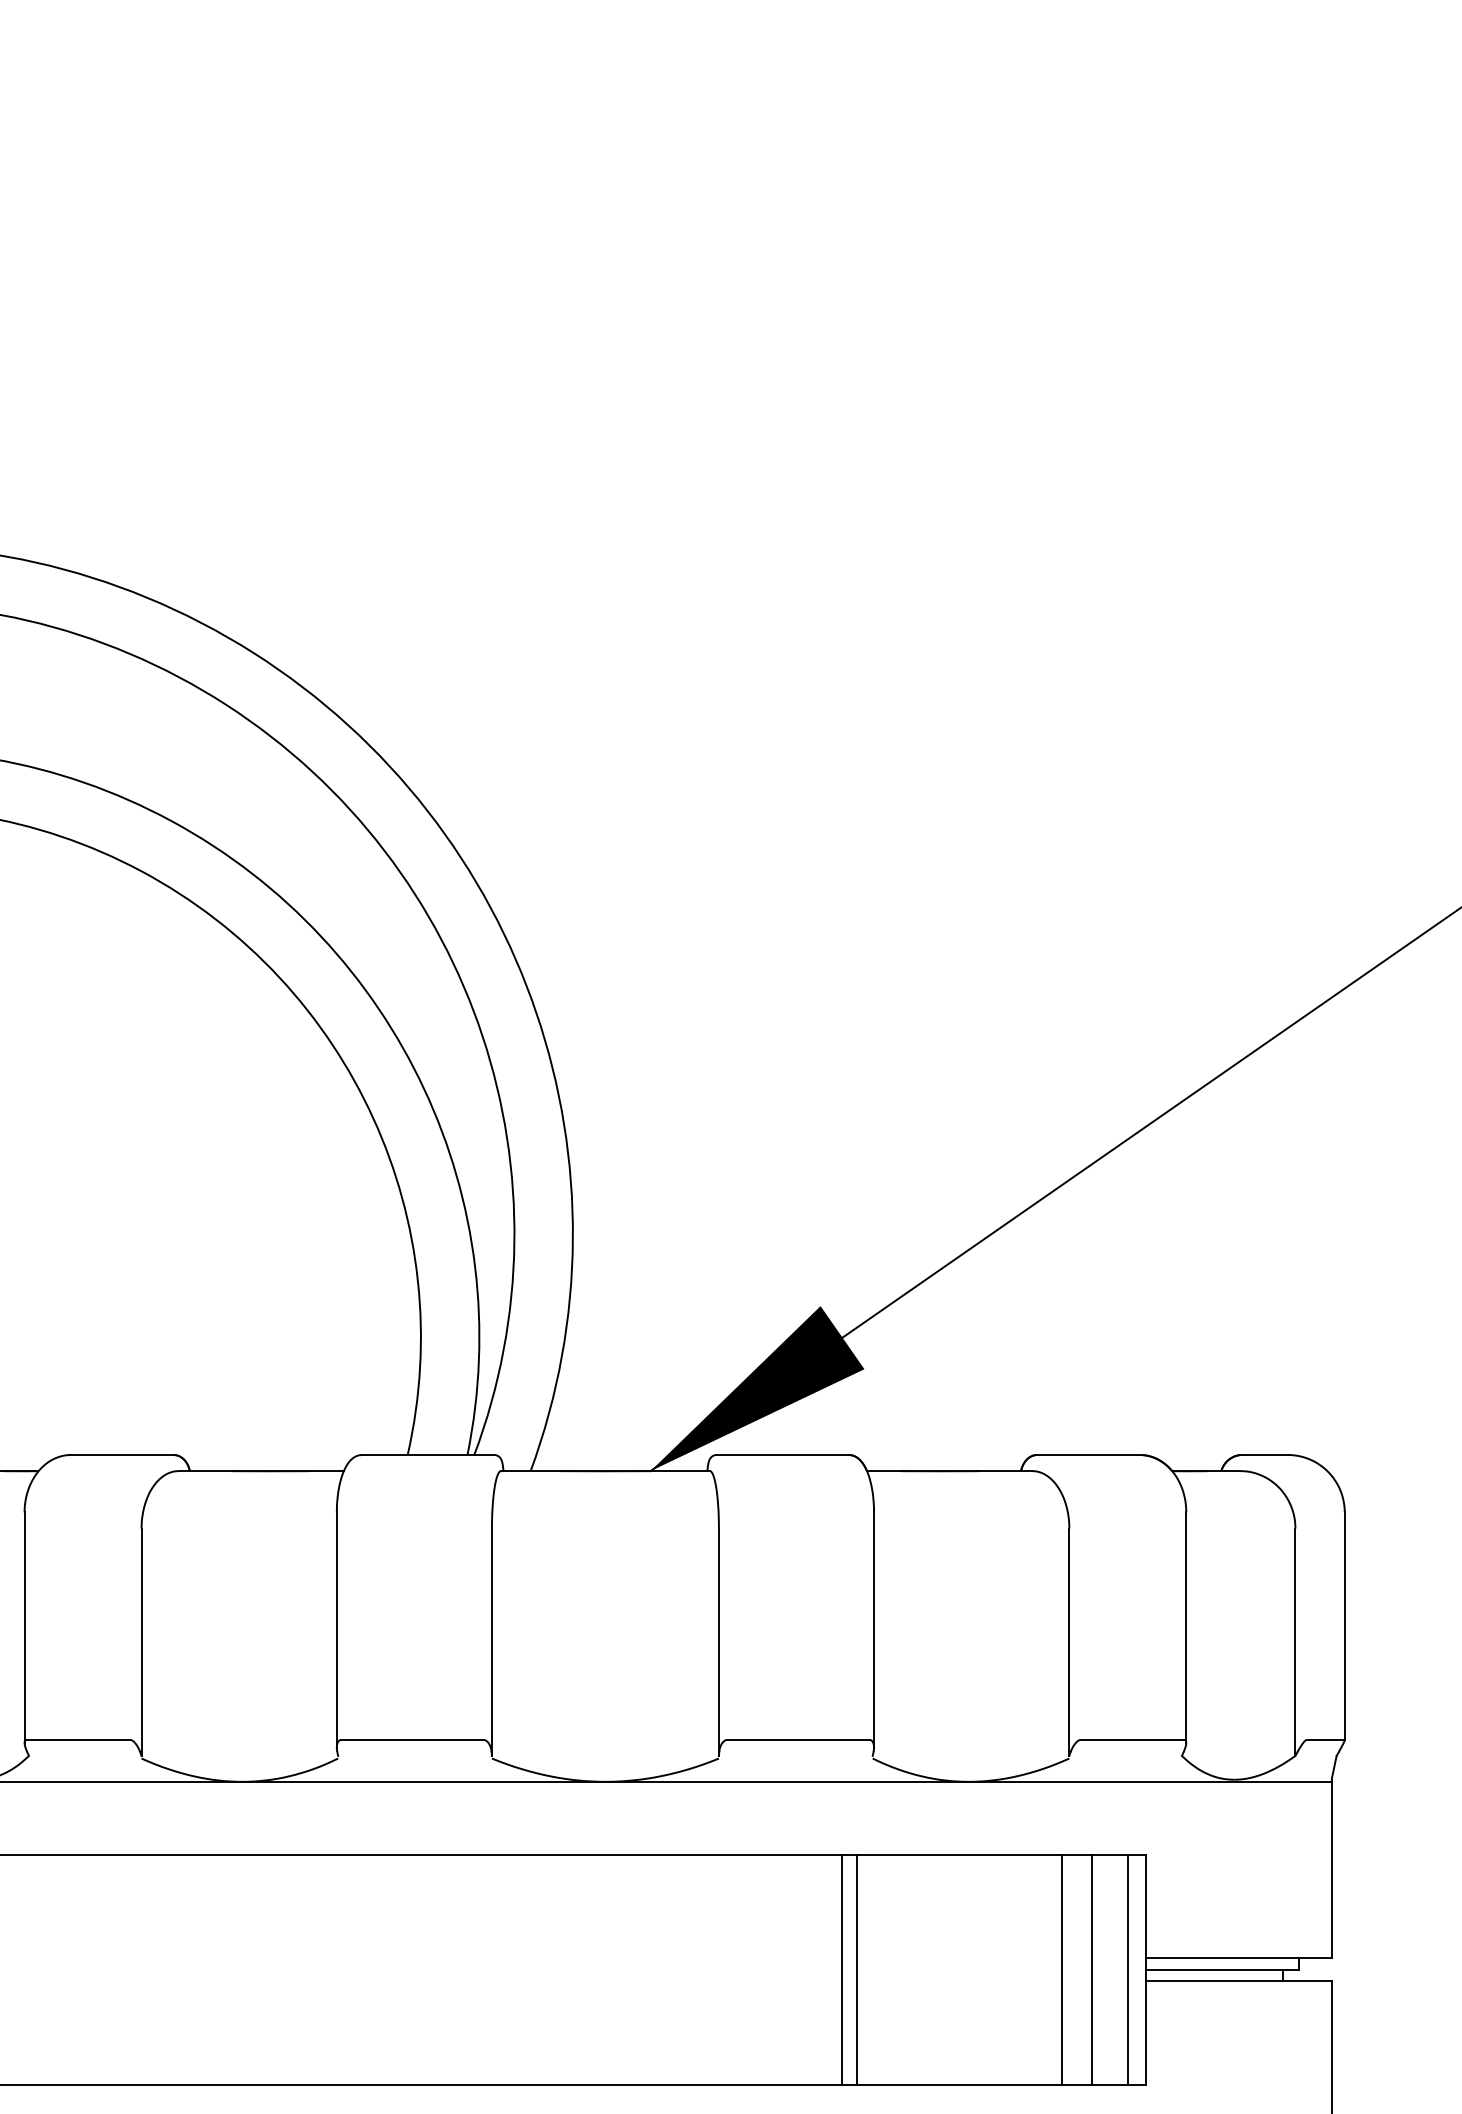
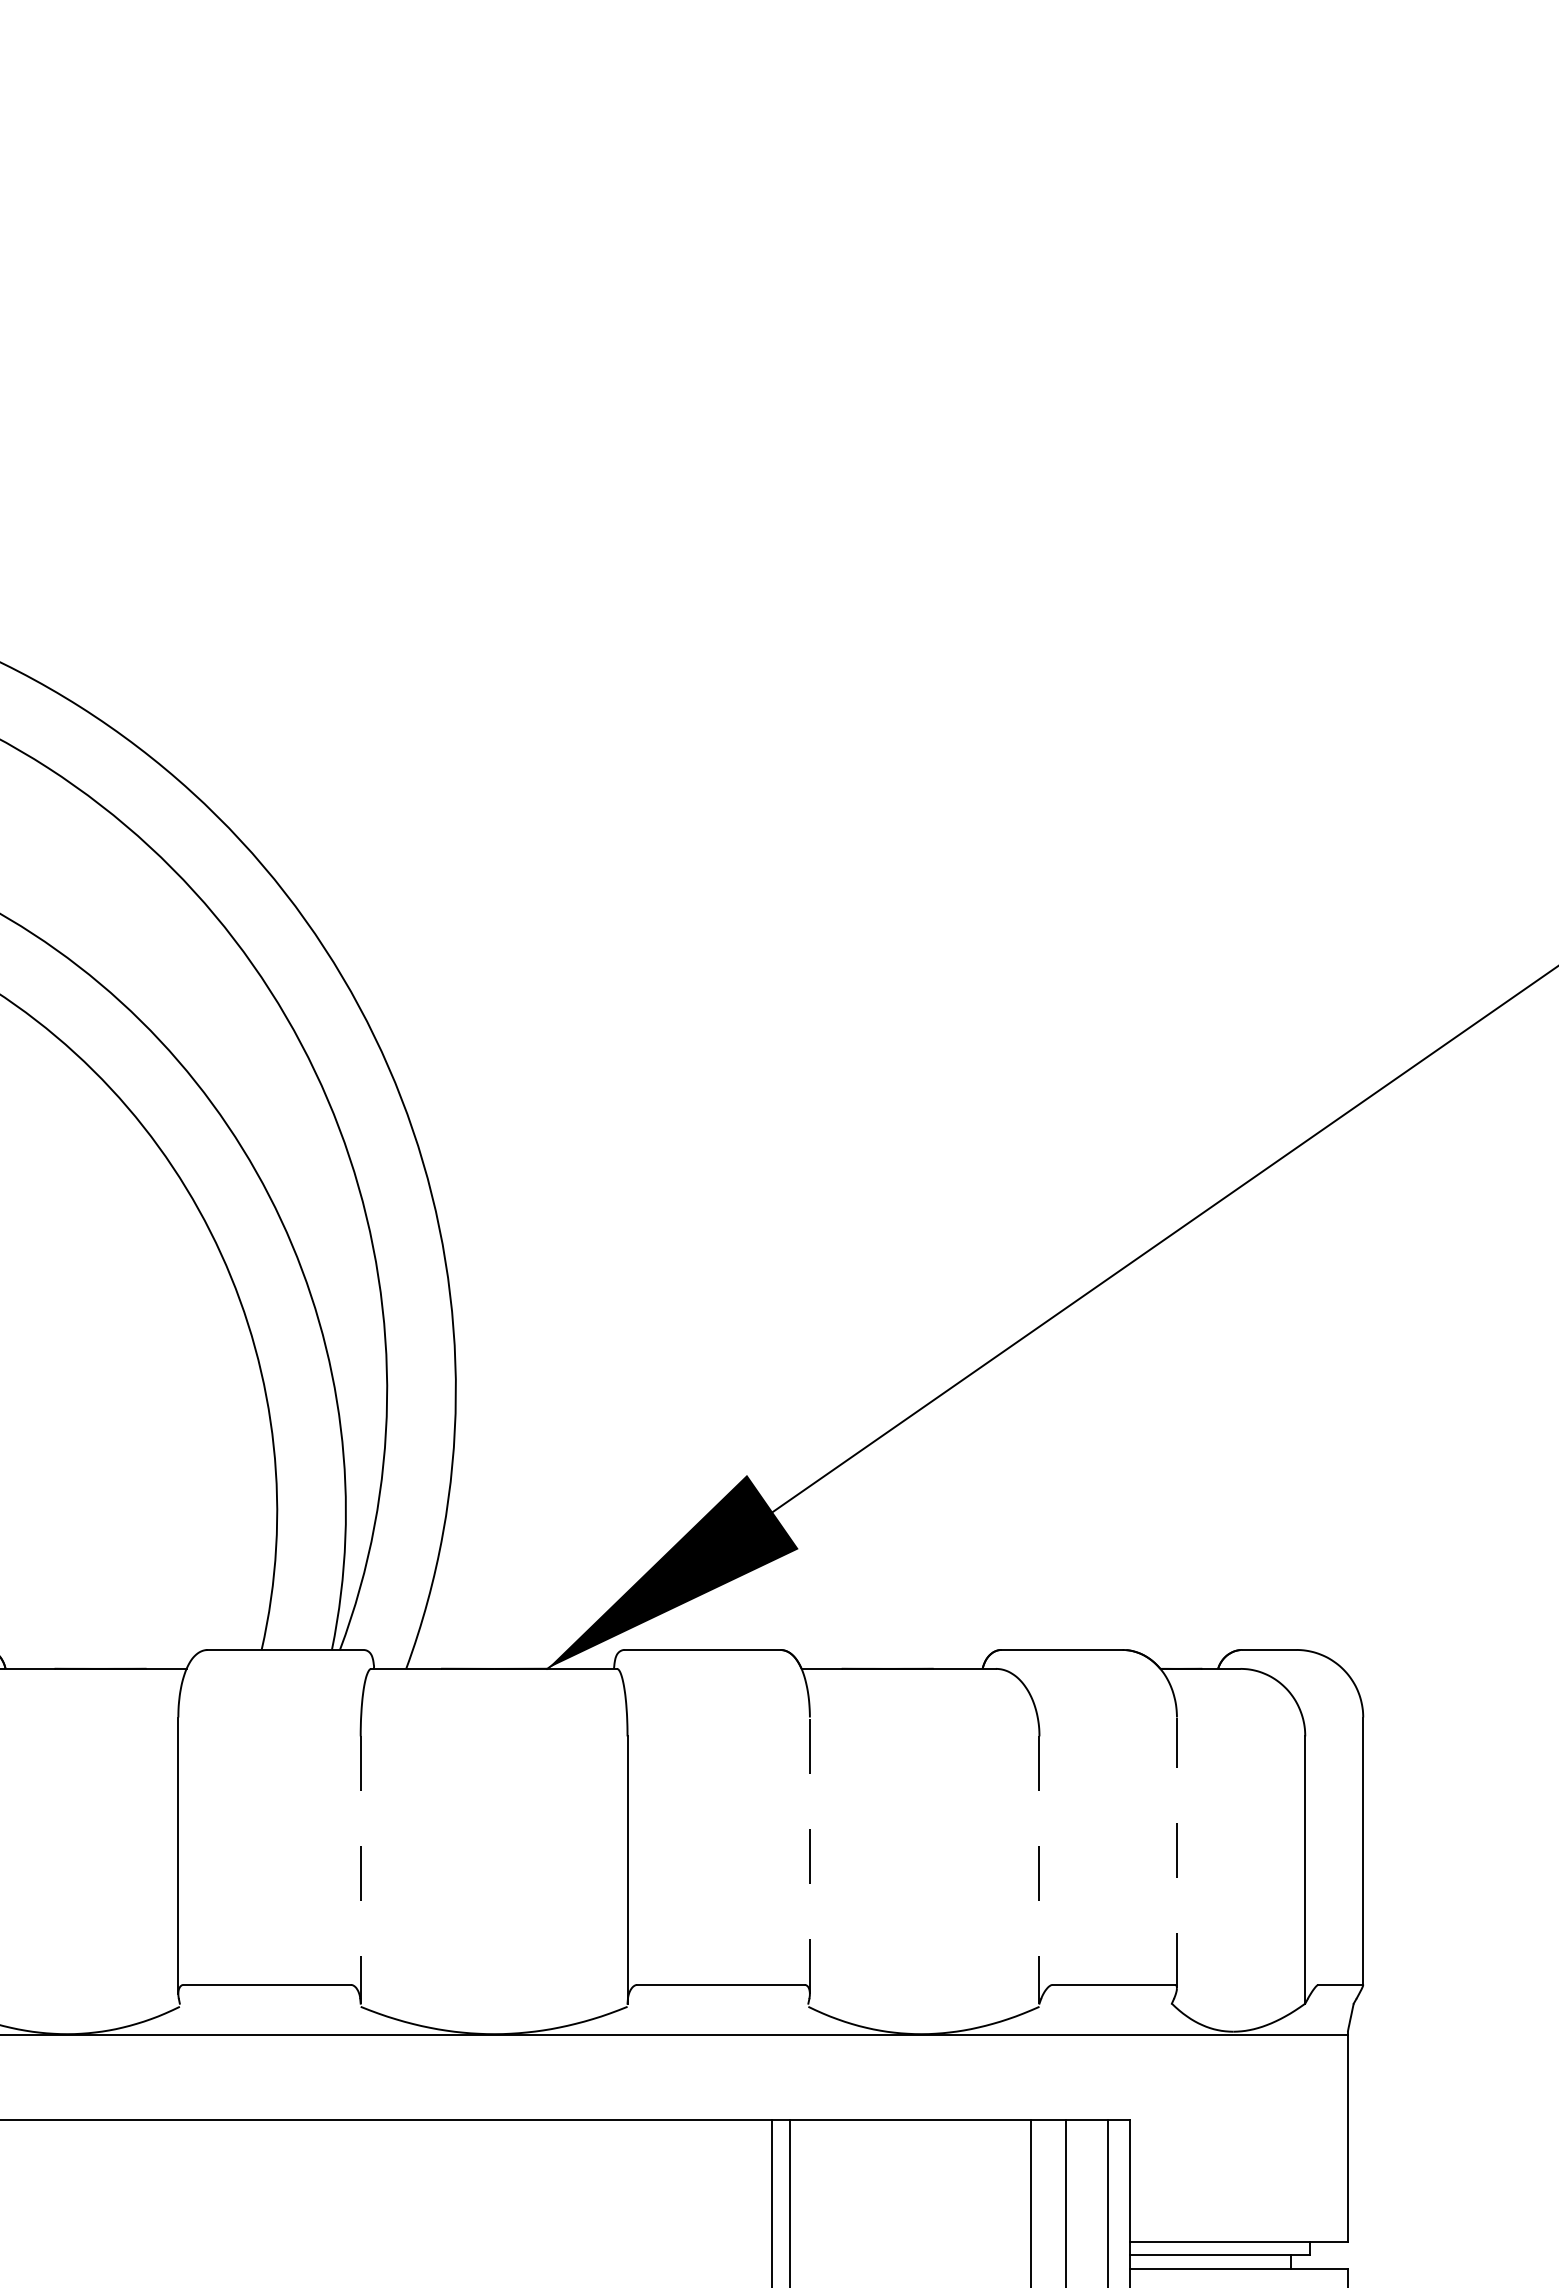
line: (1186, 1627) -> (1177, 1852), solid -> dashed
line: (874, 1630) -> (810, 1856), solid -> dashed
line: (491, 1642) -> (360, 1870), solid -> dashed
line: (1069, 1642) -> (1039, 1870), solid -> dashed

